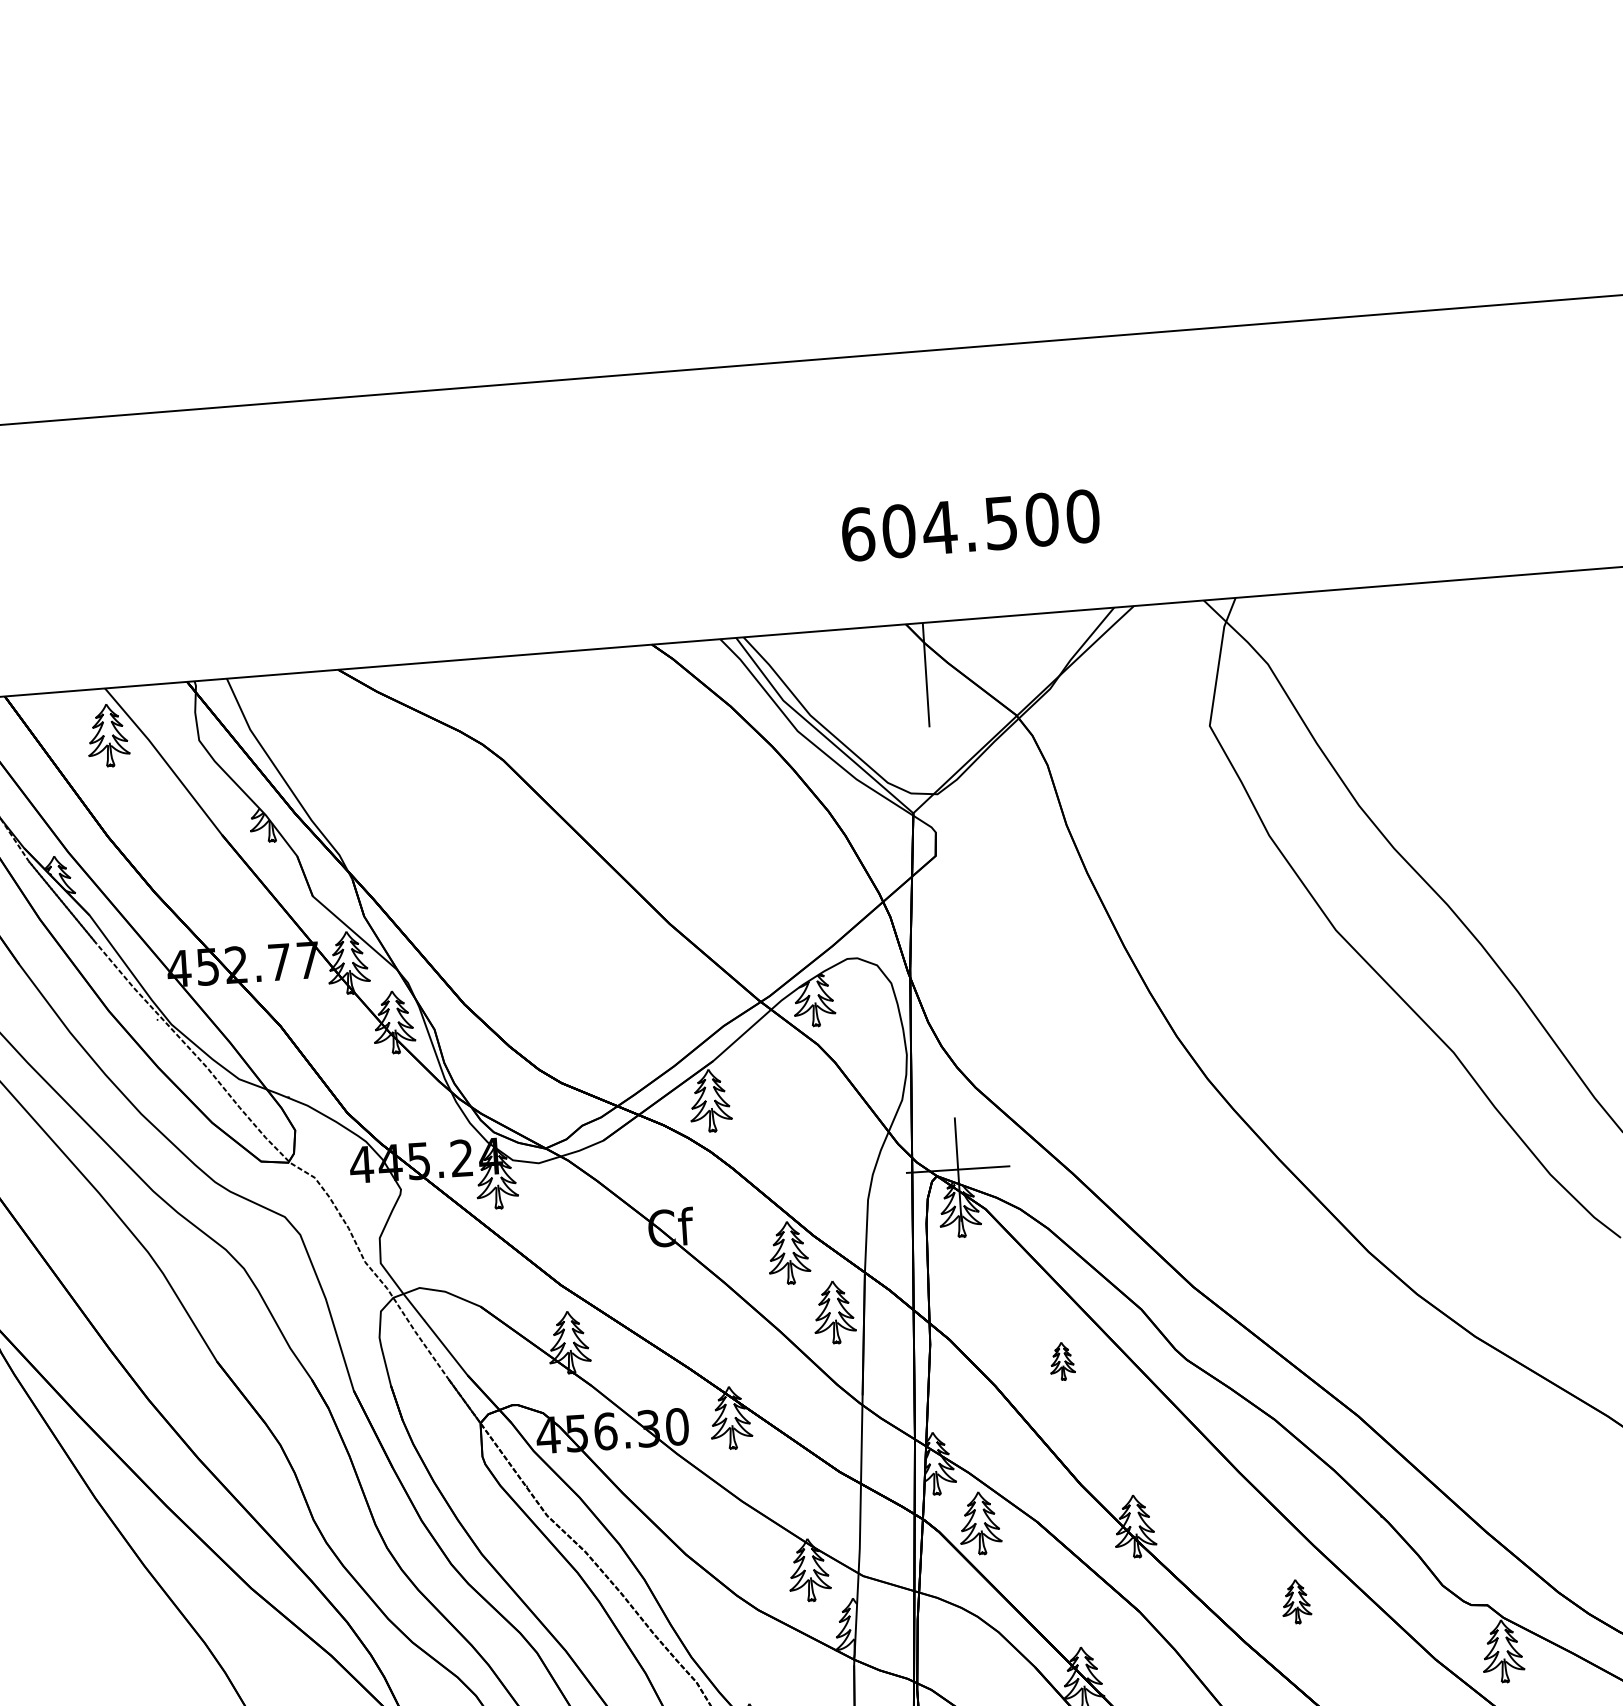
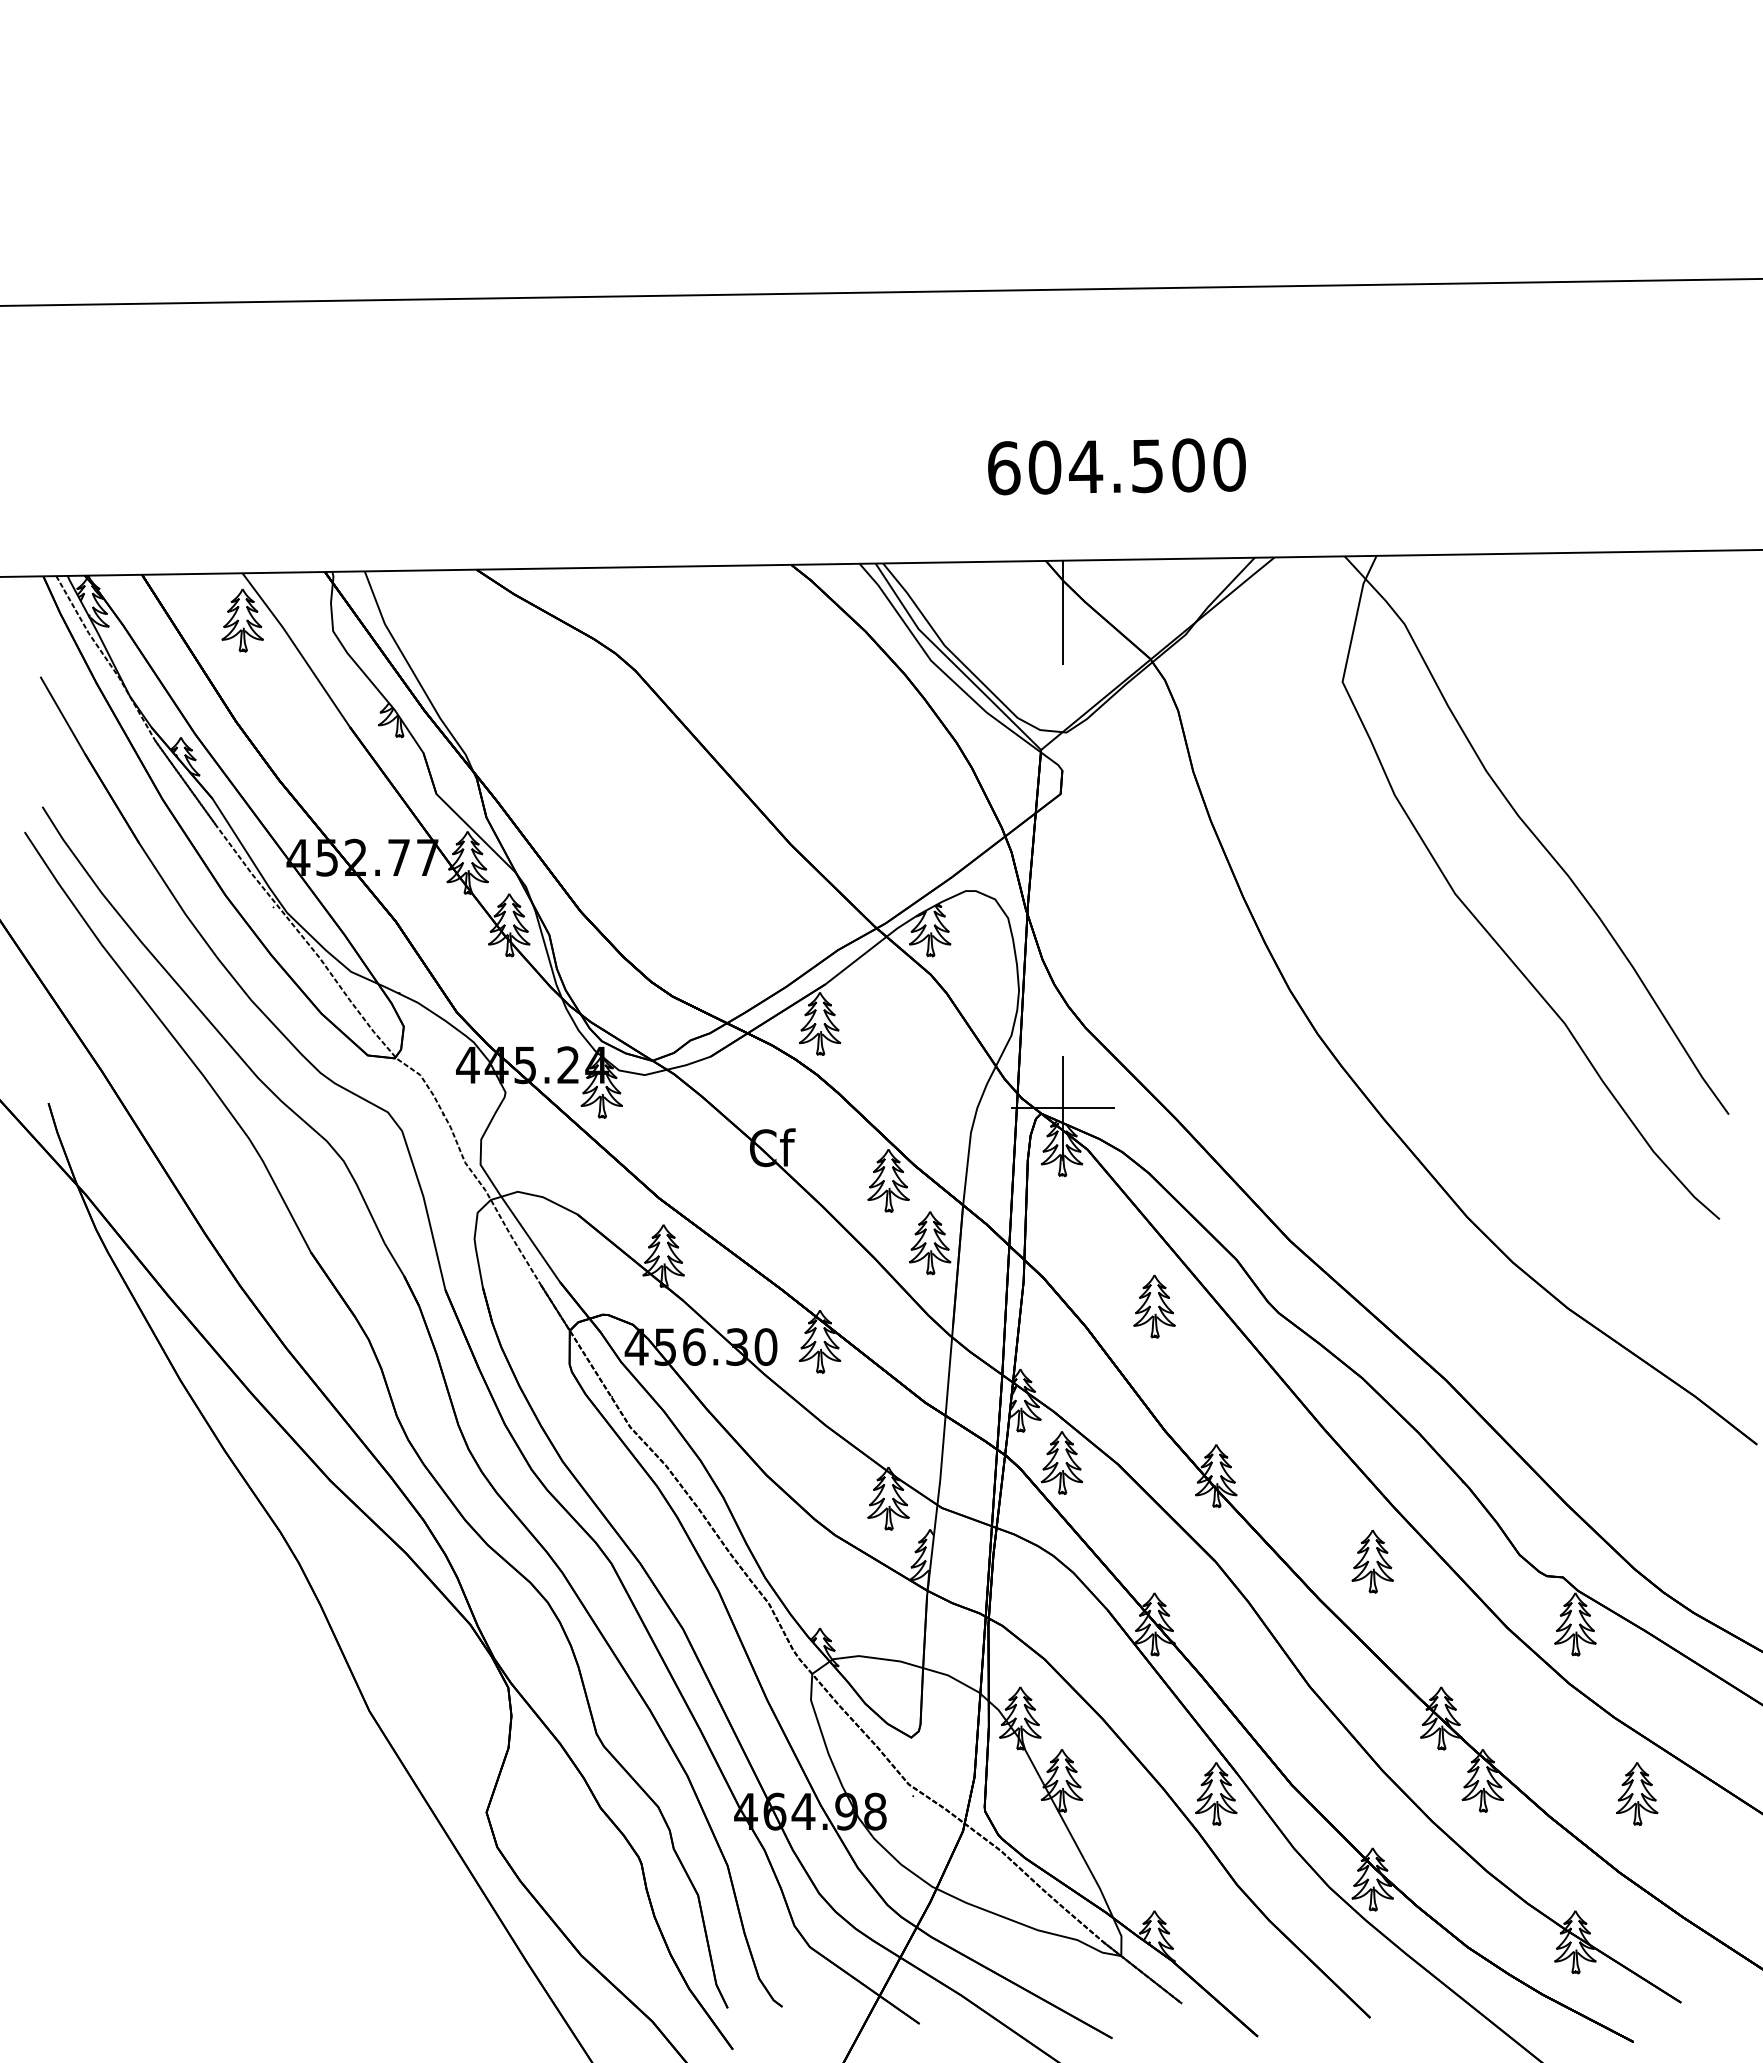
part: (1062, 1361) -> (1154, 1306), size x1.67
part: (1296, 1601) -> (1372, 1561), size x1.43

